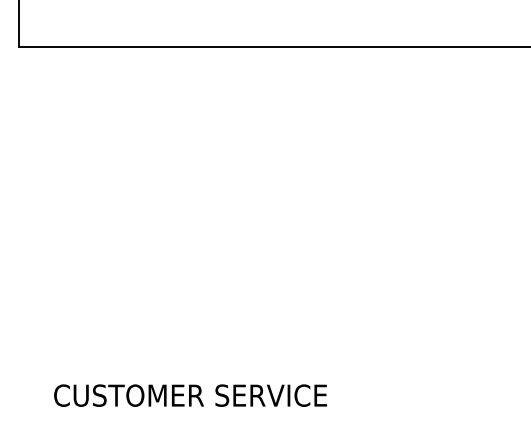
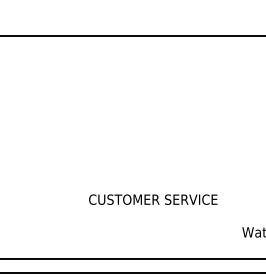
text: (191, 395) -> (153, 199), moved

